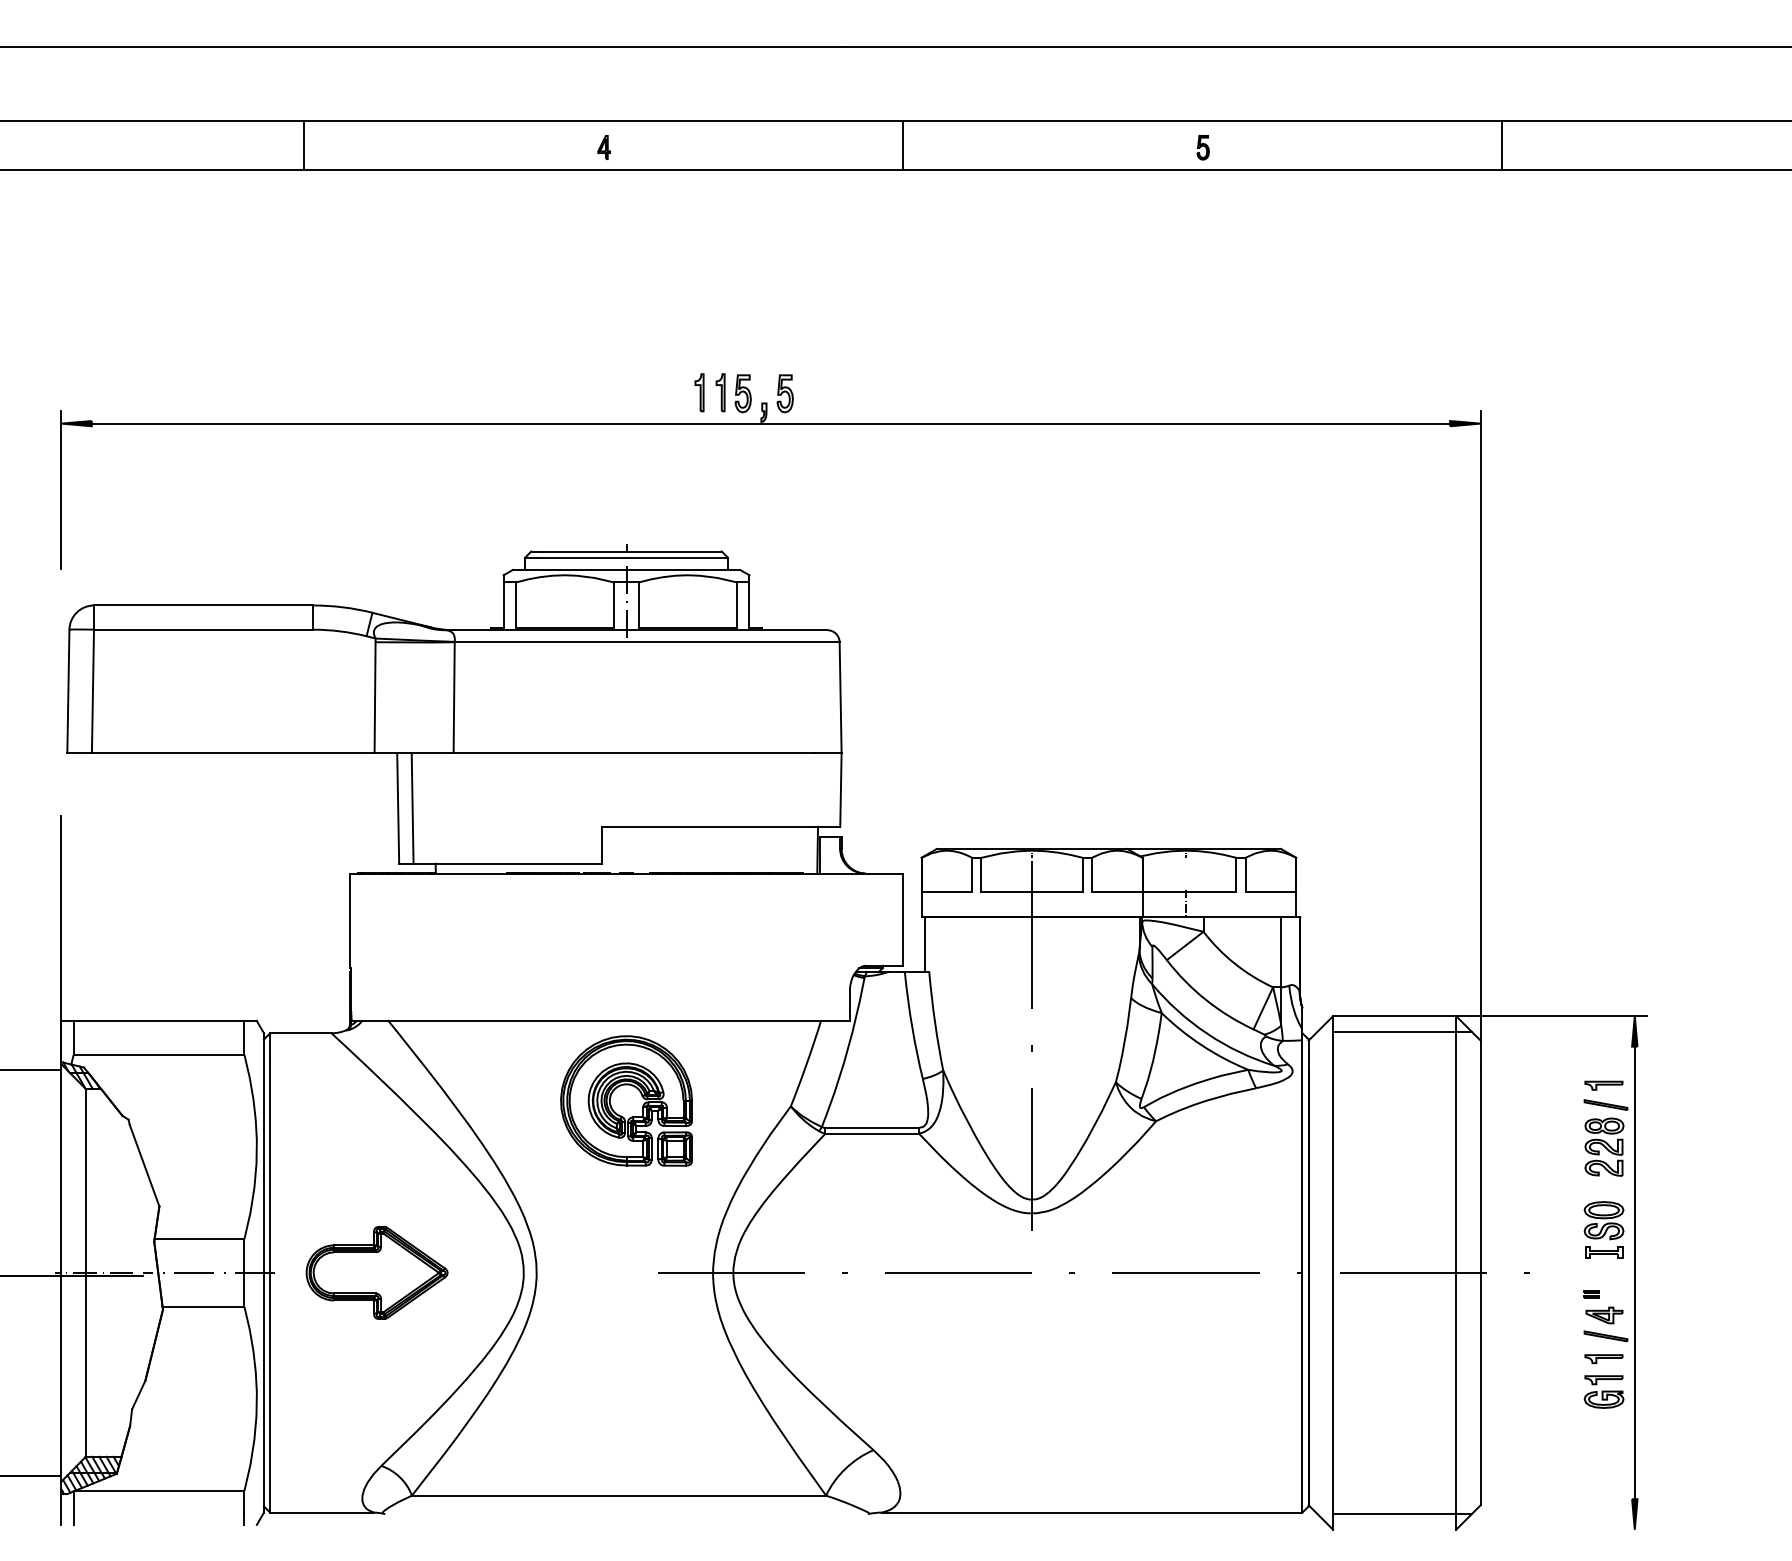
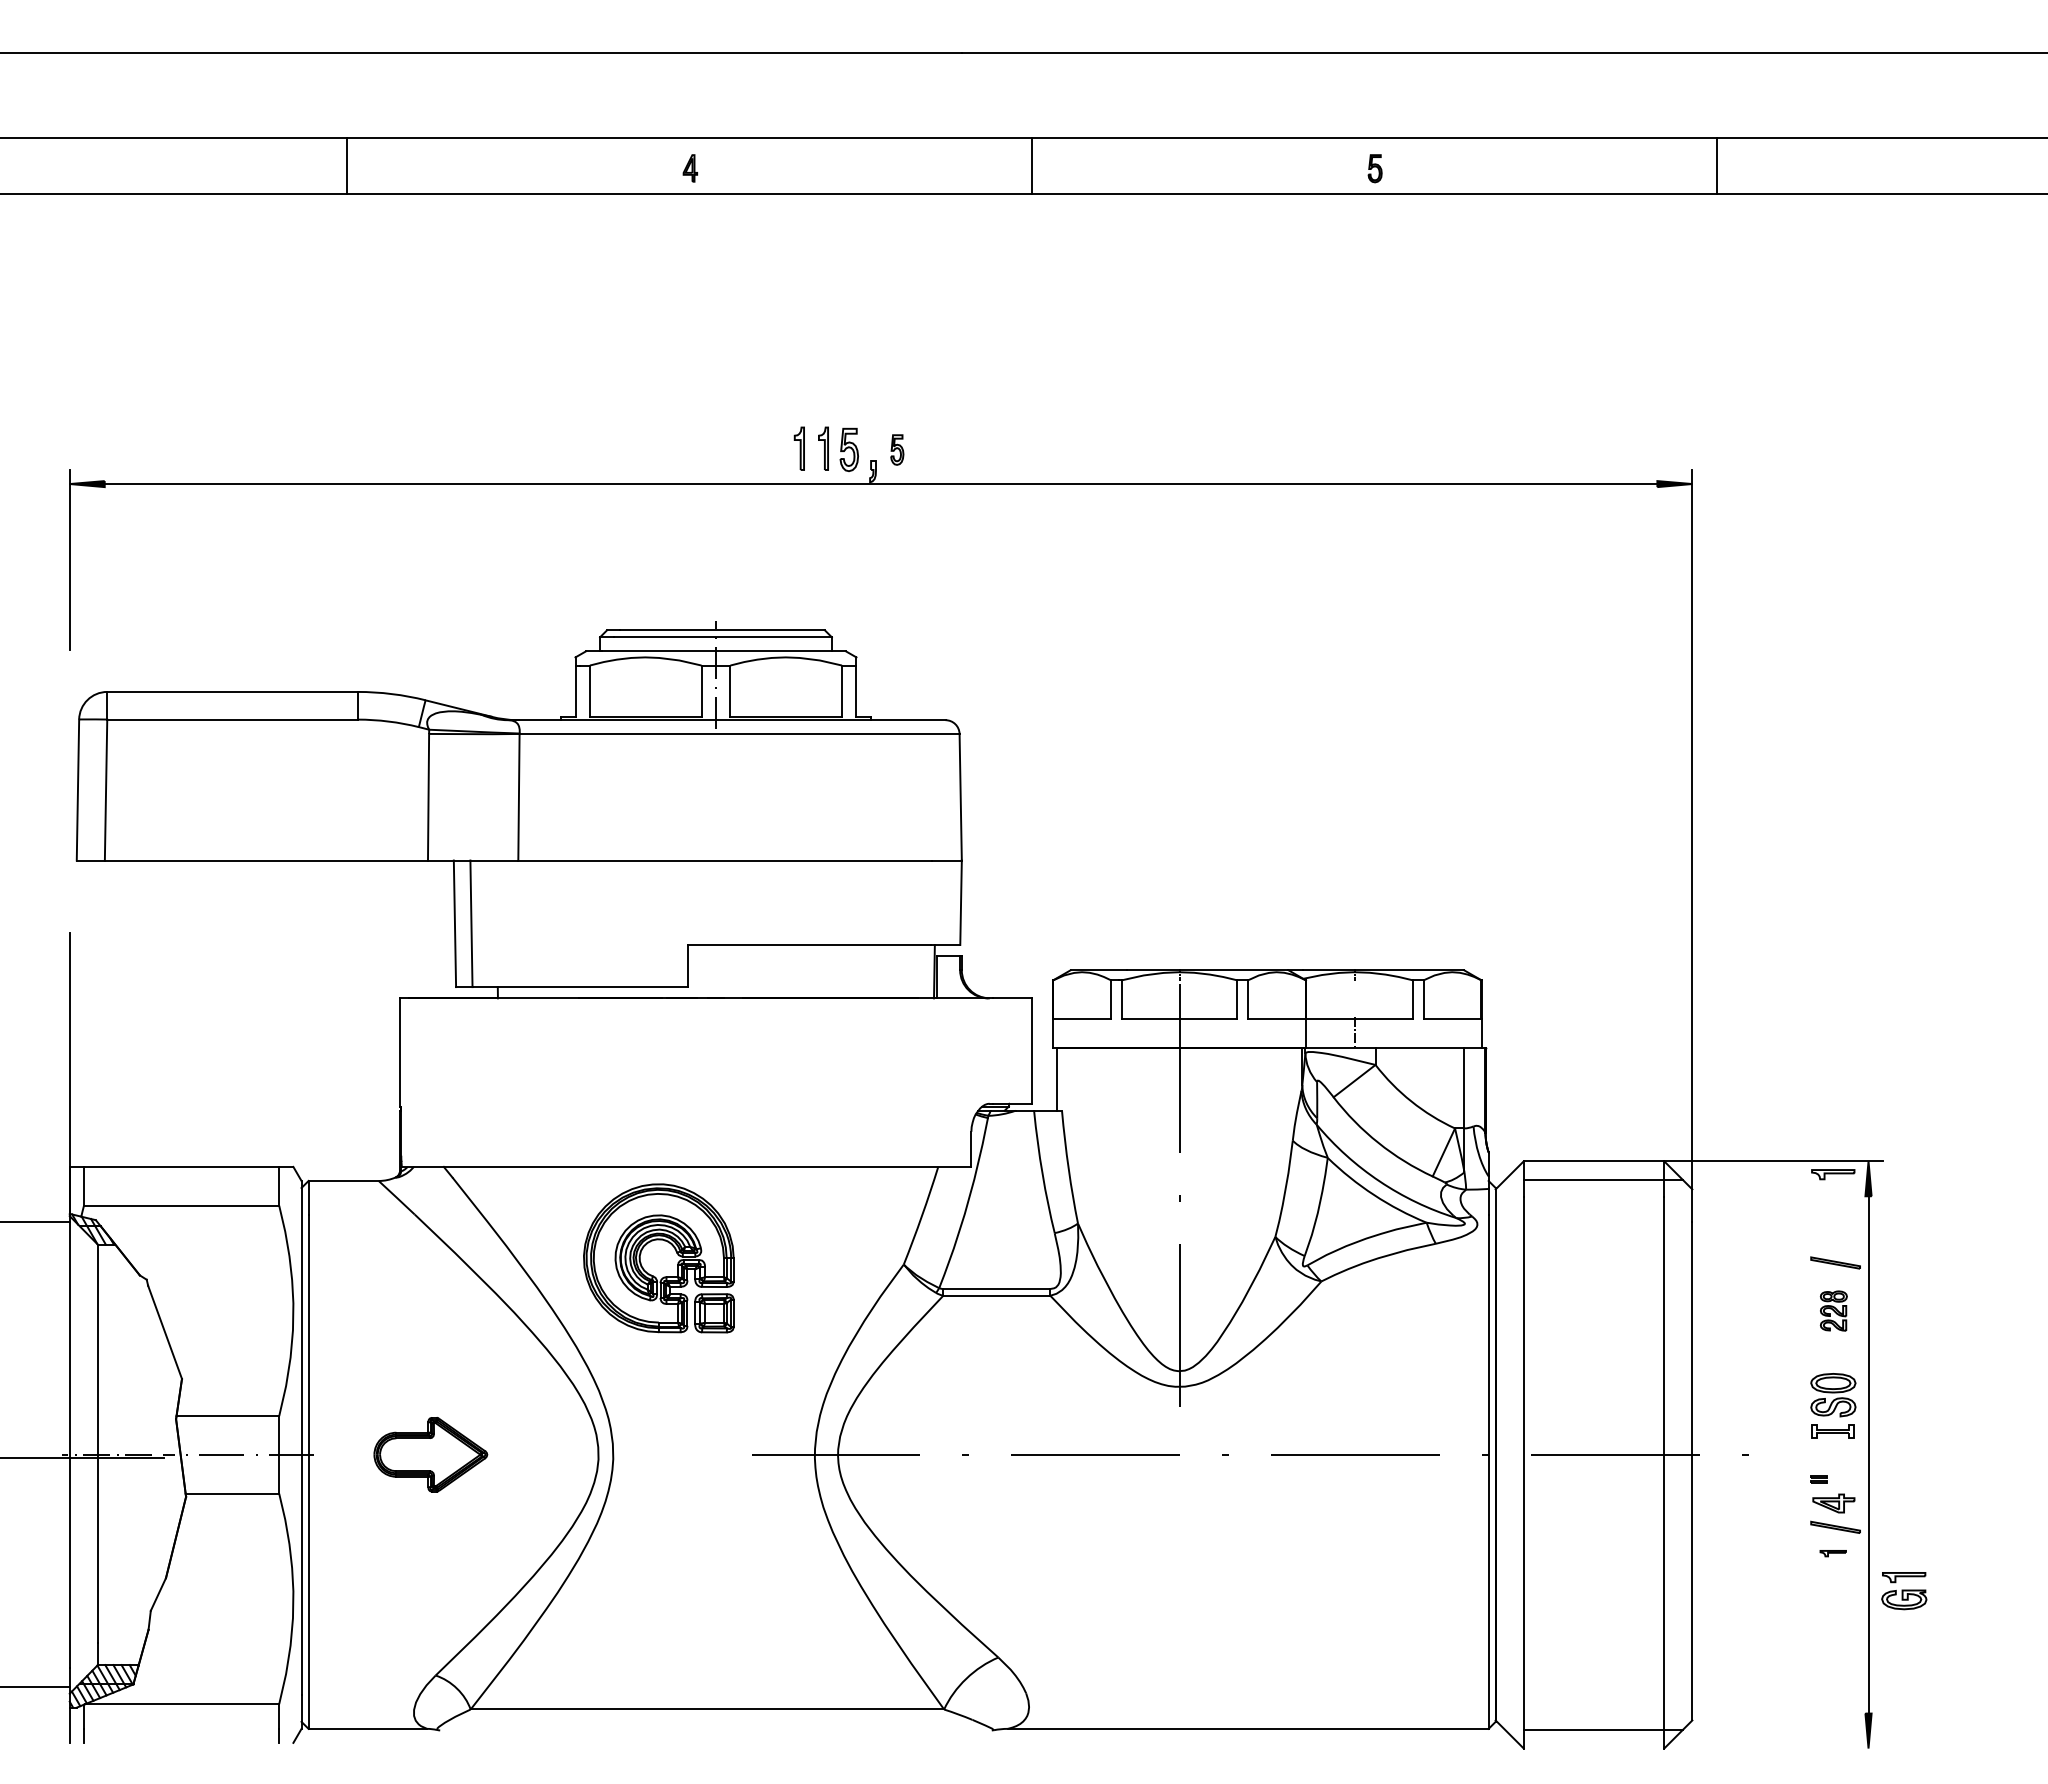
part: (784, 393) -> (896, 449), size x0.7
part: (1603, 1085) -> (1832, 1174), moved
part: (626, 1100) -> (658, 1257), moved
part: (1604, 1146) -> (1833, 1310), size x0.6
part: (376, 1272) -> (430, 1454), size x0.7
part: (1603, 1359) -> (1832, 1553), size x0.6
part: (1603, 1391) -> (1903, 1590), moved

